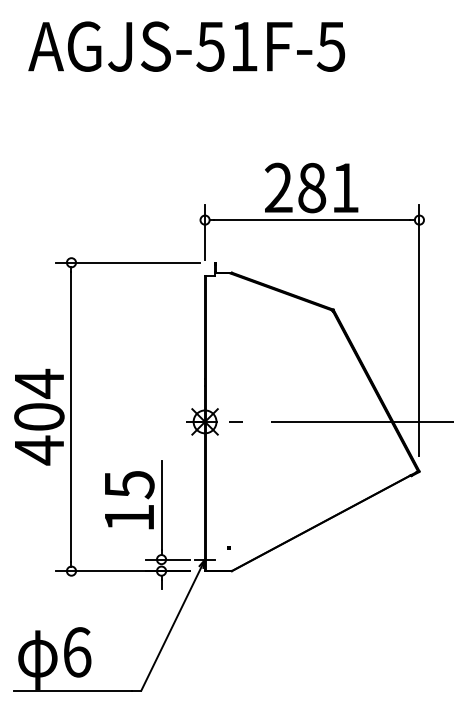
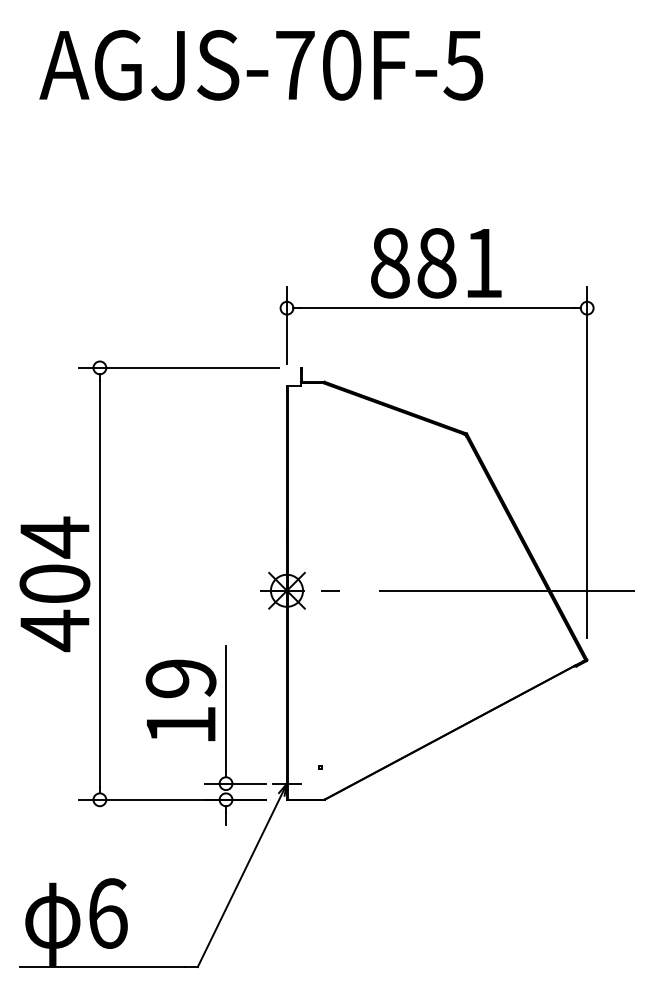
text: (226, 46) -> (317, 65), AGJS-51F-5 -> AGJS-70F-5
text: (278, 187) -> (389, 262), 281 -> 881
text: (129, 485) -> (180, 679), 15 -> 19

